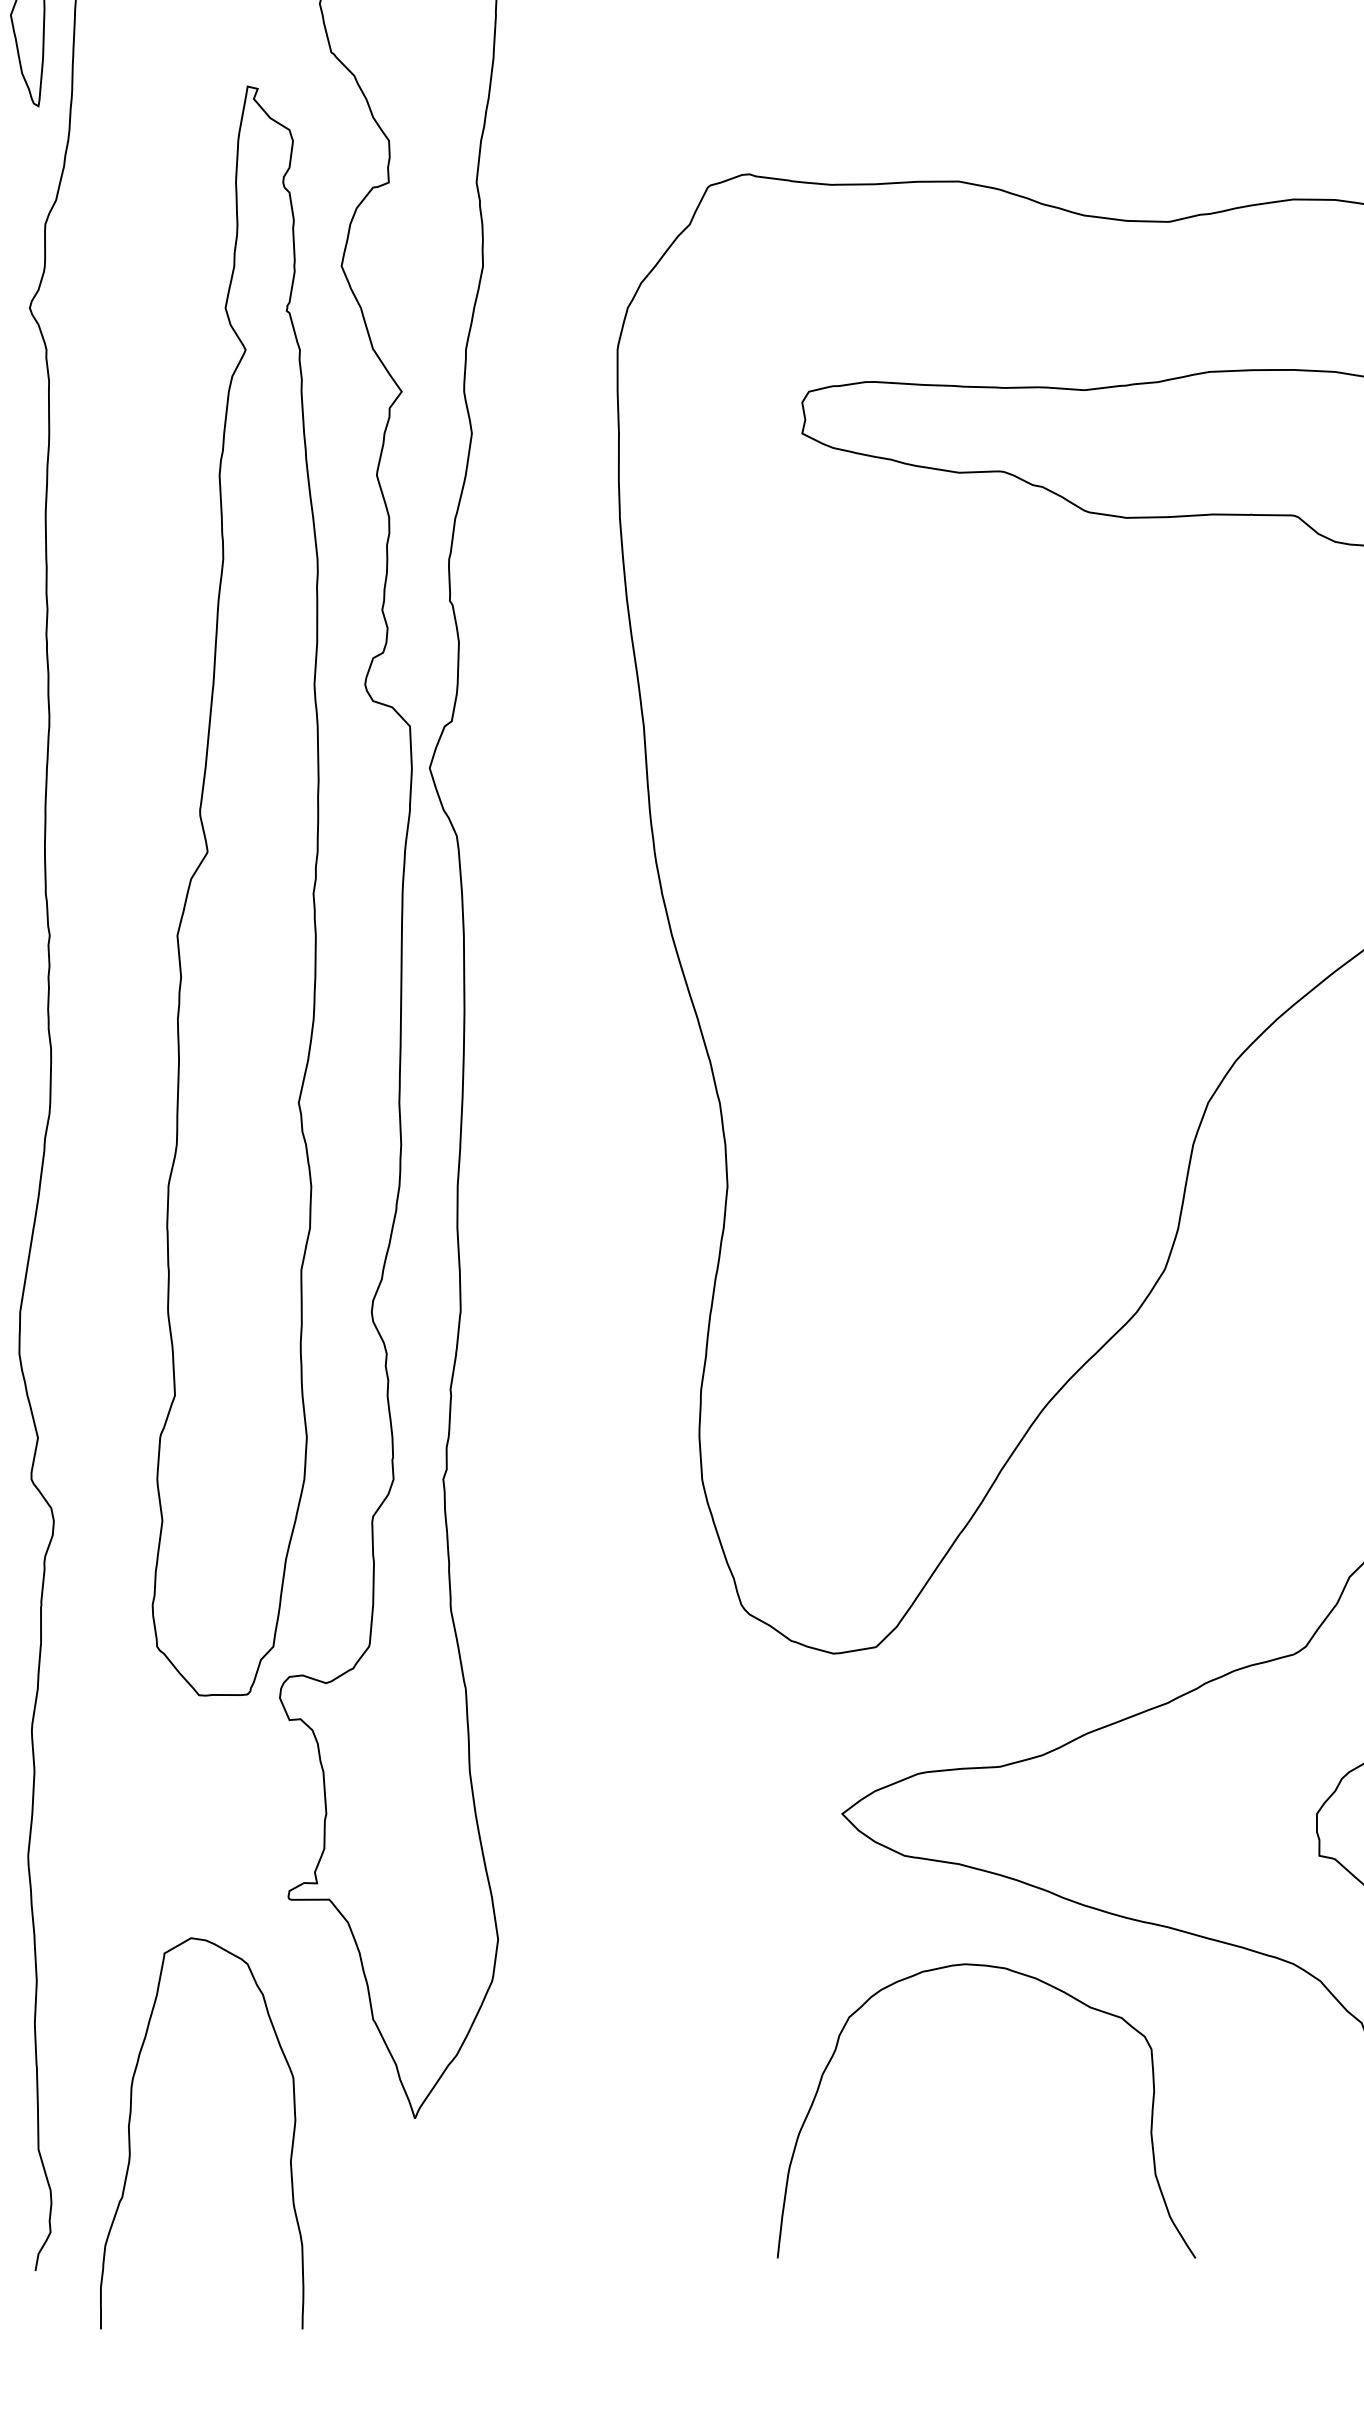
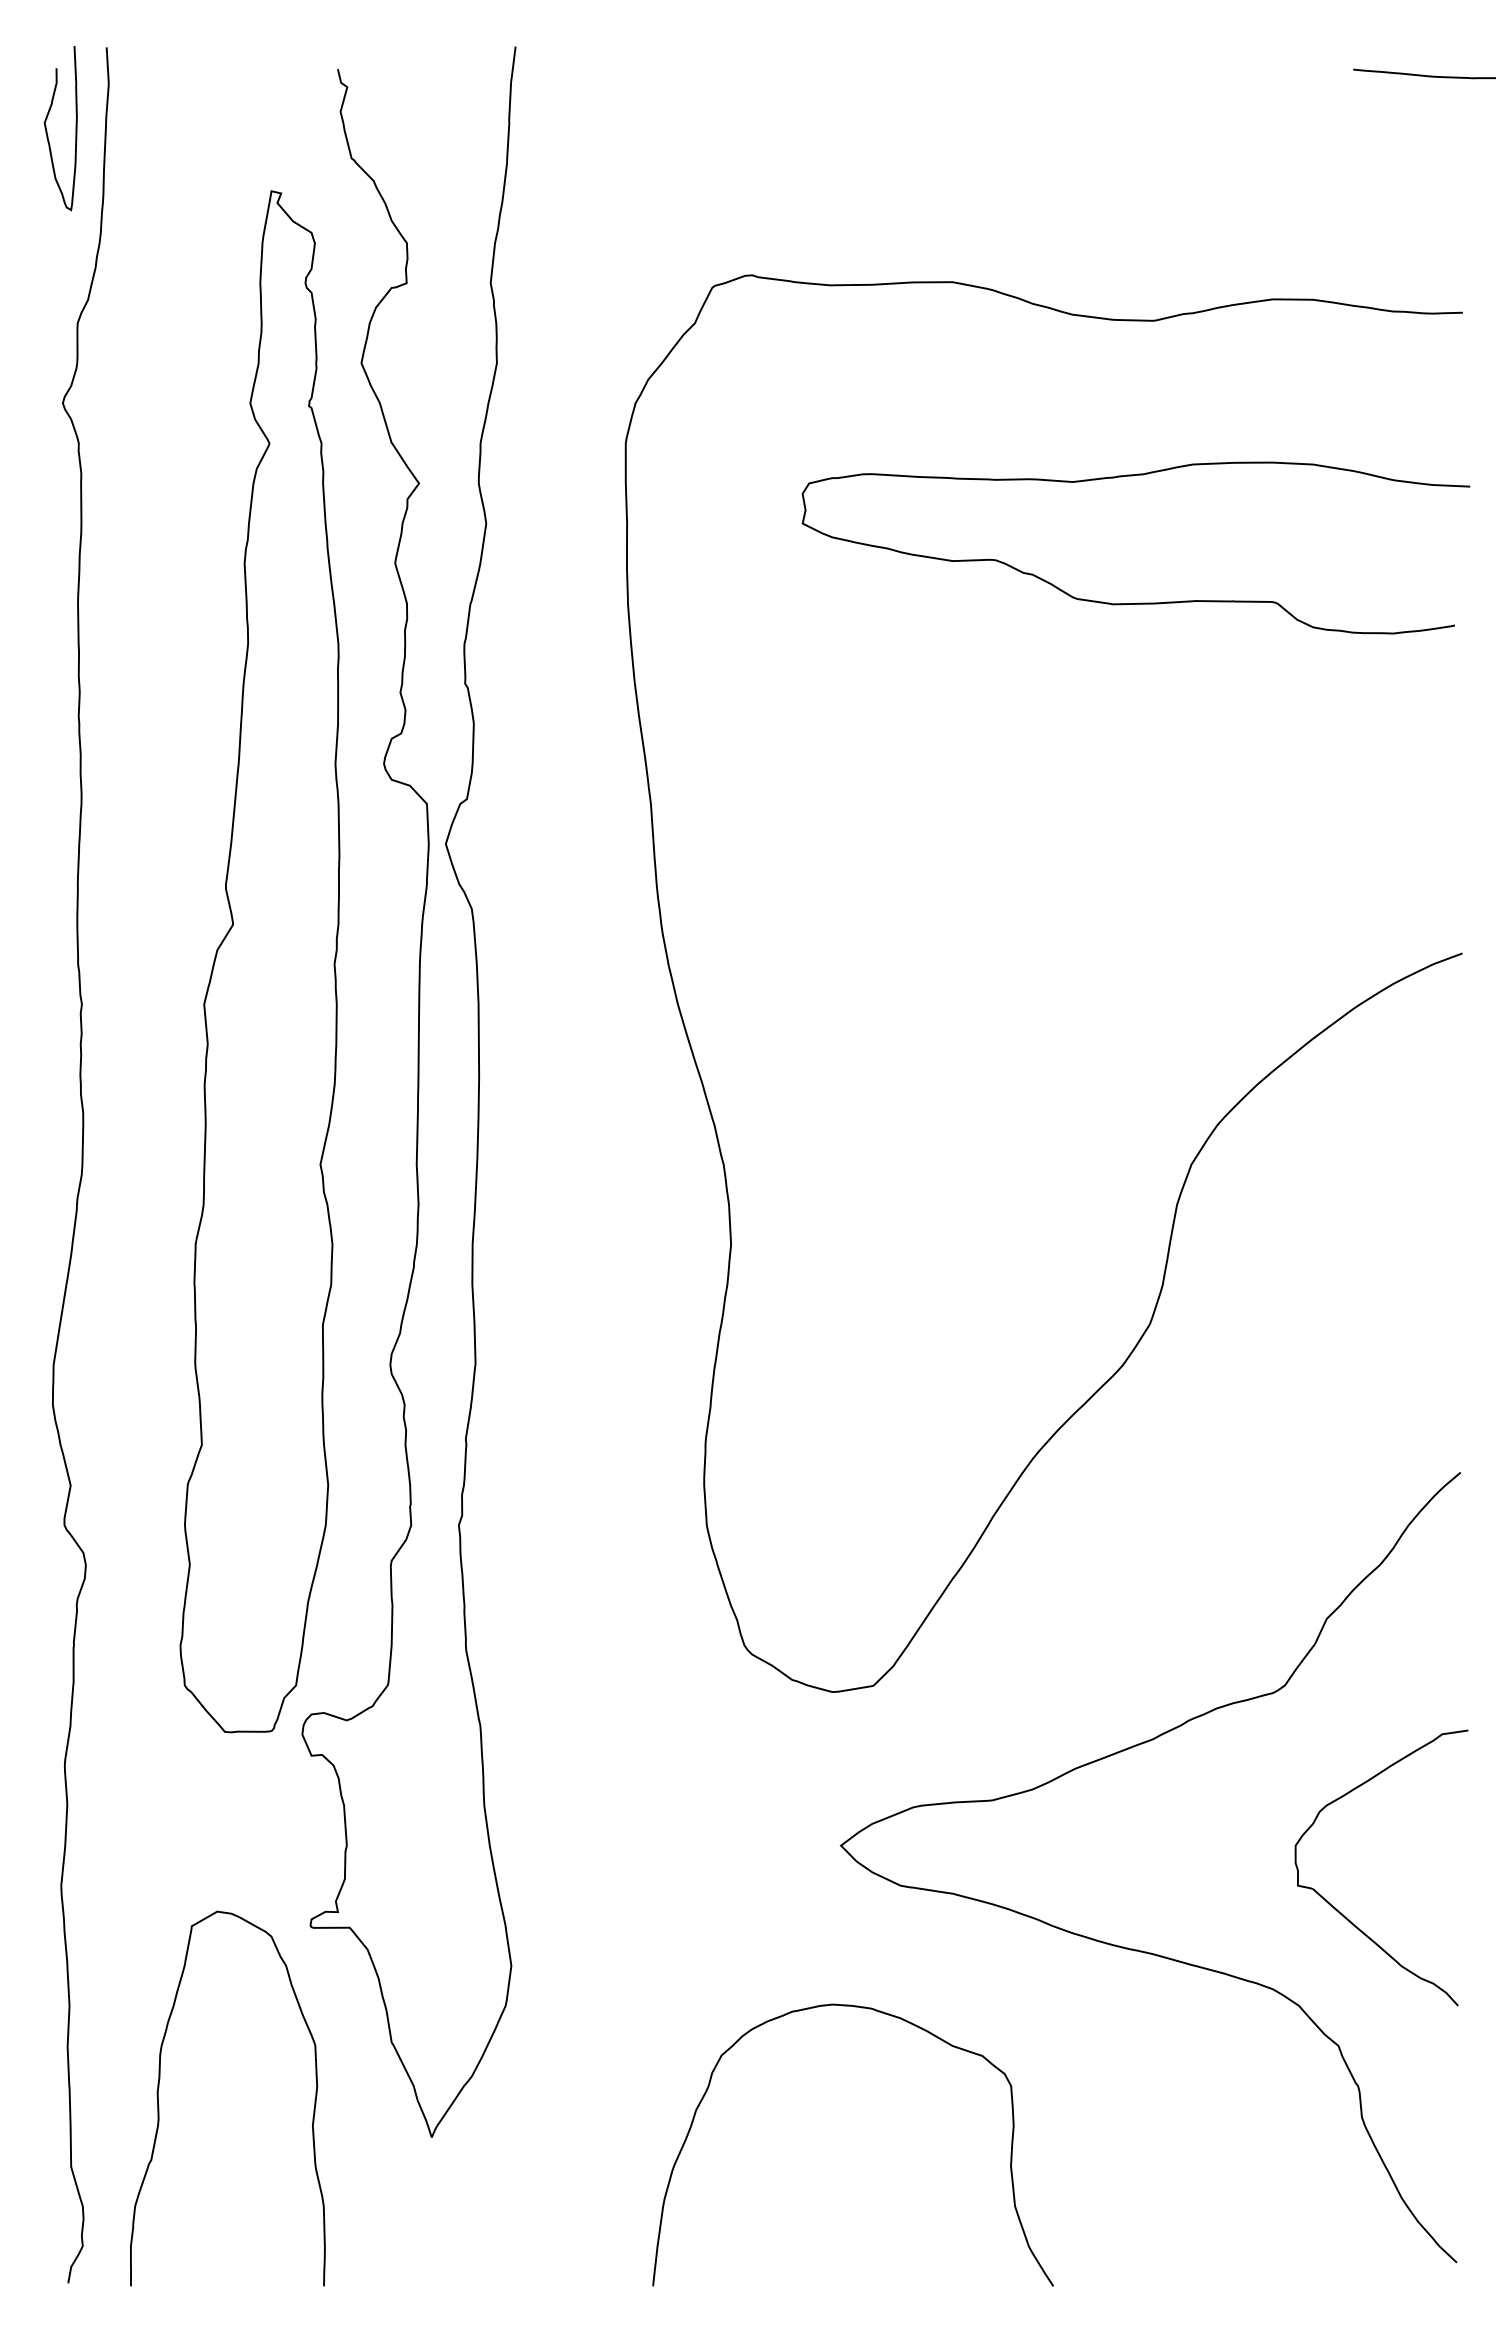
curve: (1044, 1983) -> (908, 2023), moved
curve: (130, 2140) -> (159, 2105), moved

